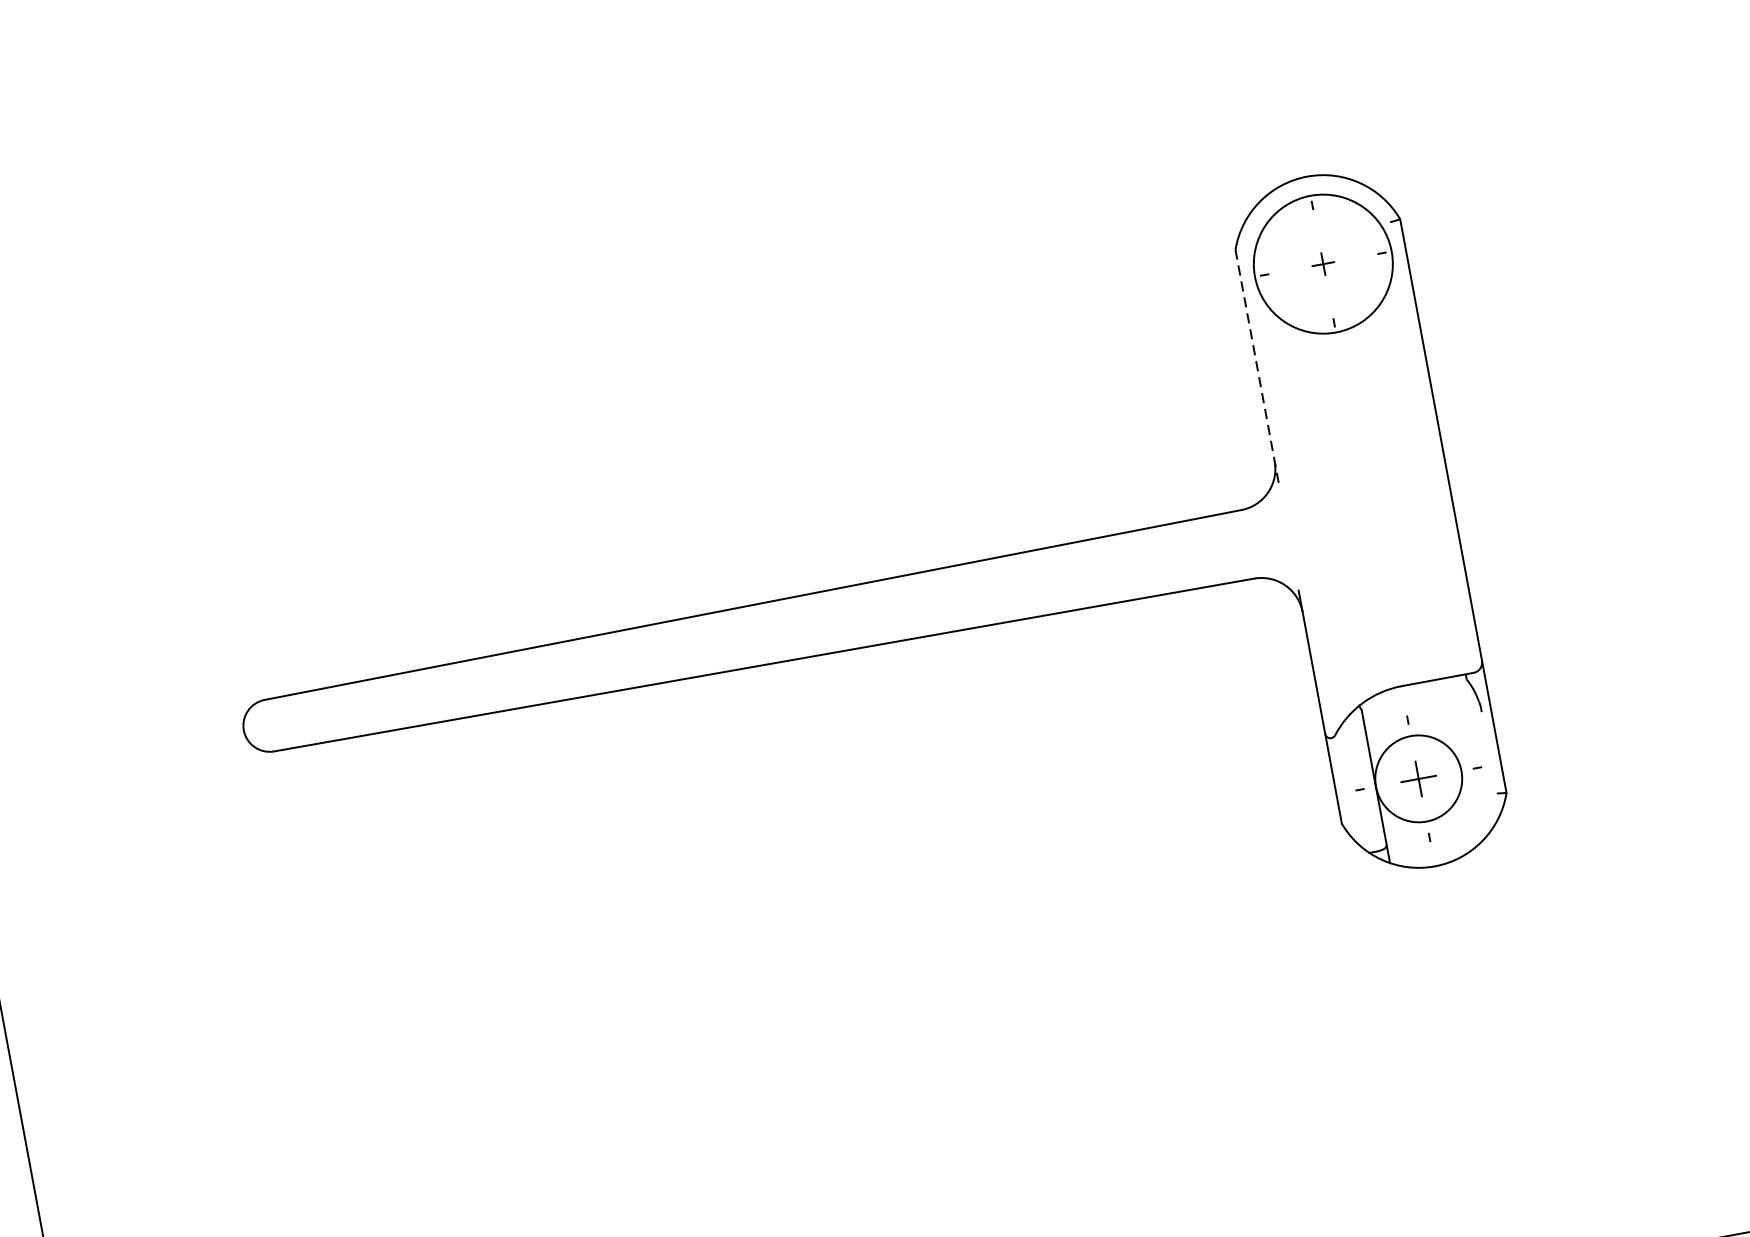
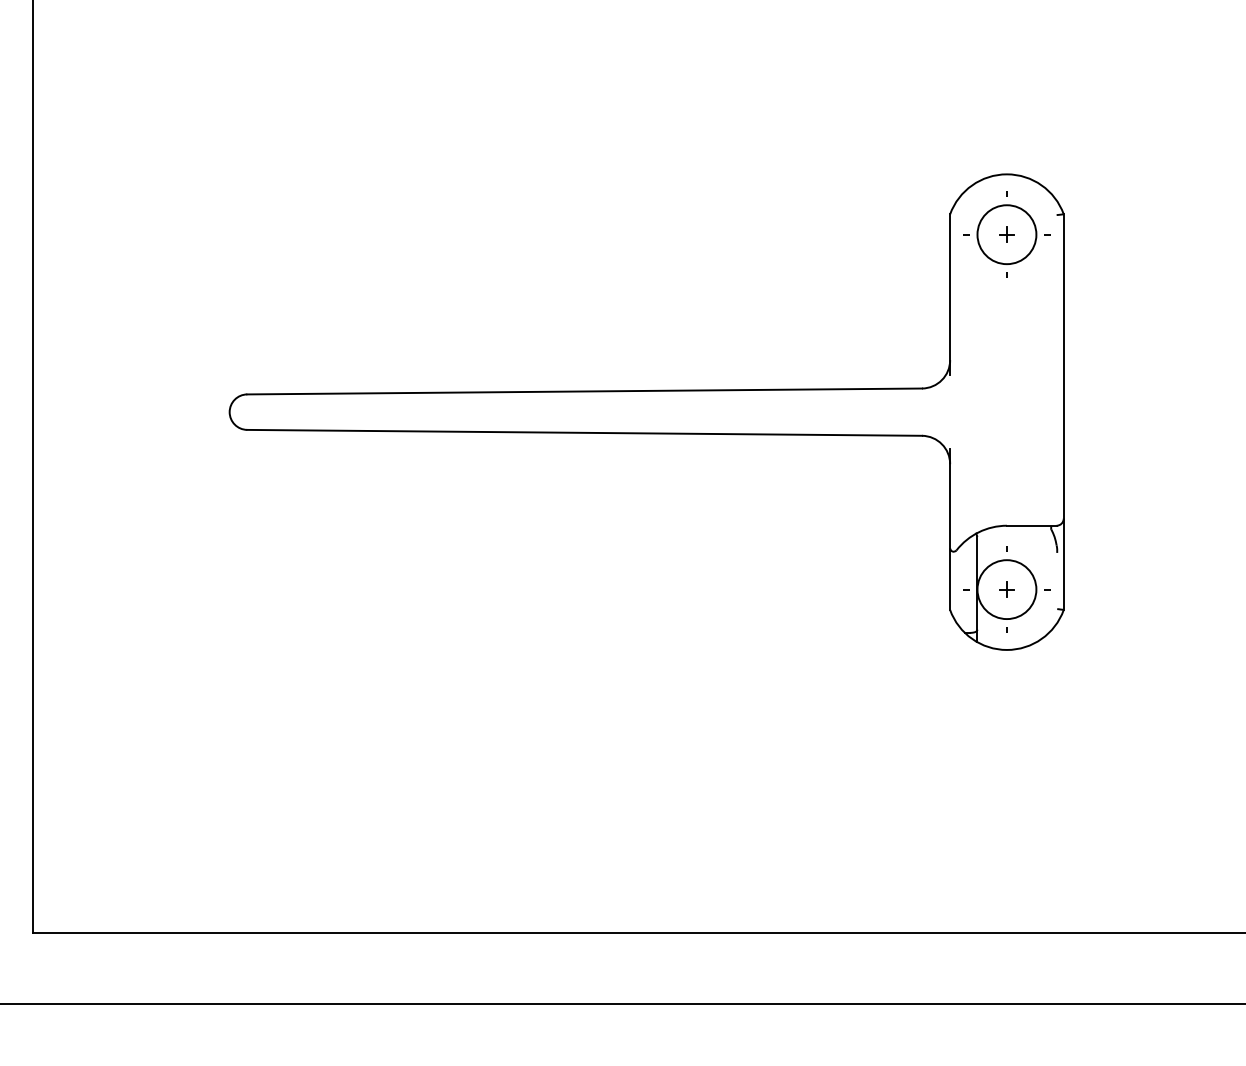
circle: (1322, 263) -> (1006, 234), size x0.62
line: (1257, 366) -> (950, 294), dashed -> solid
part: (1418, 778) -> (1006, 589), size x0.62

